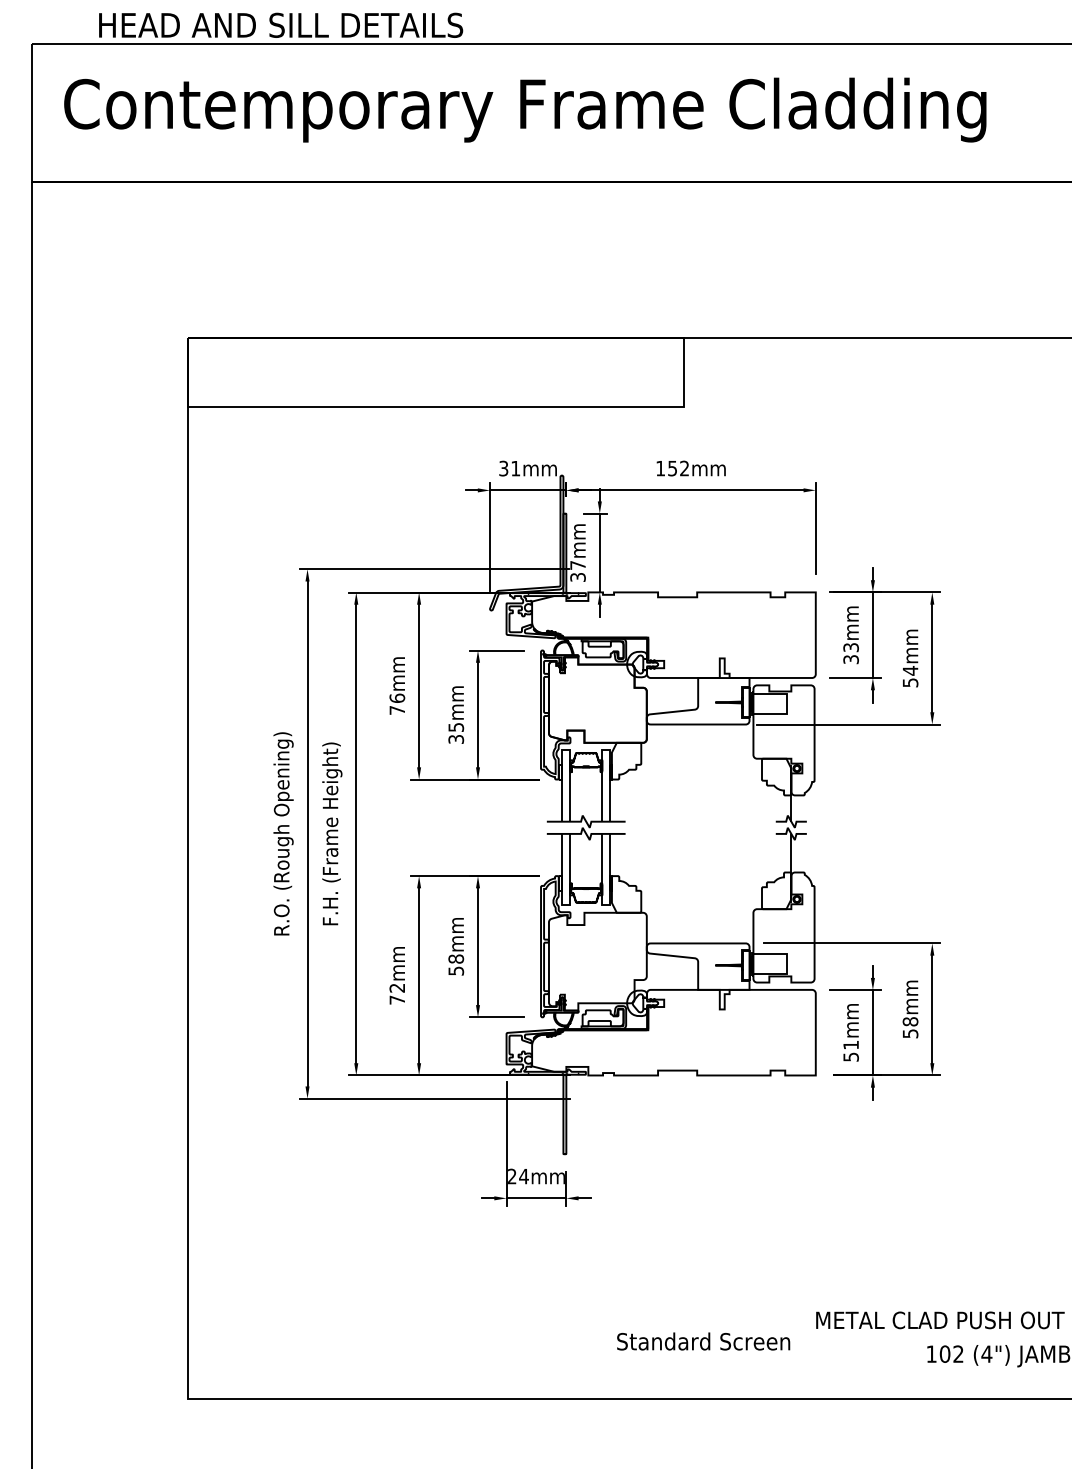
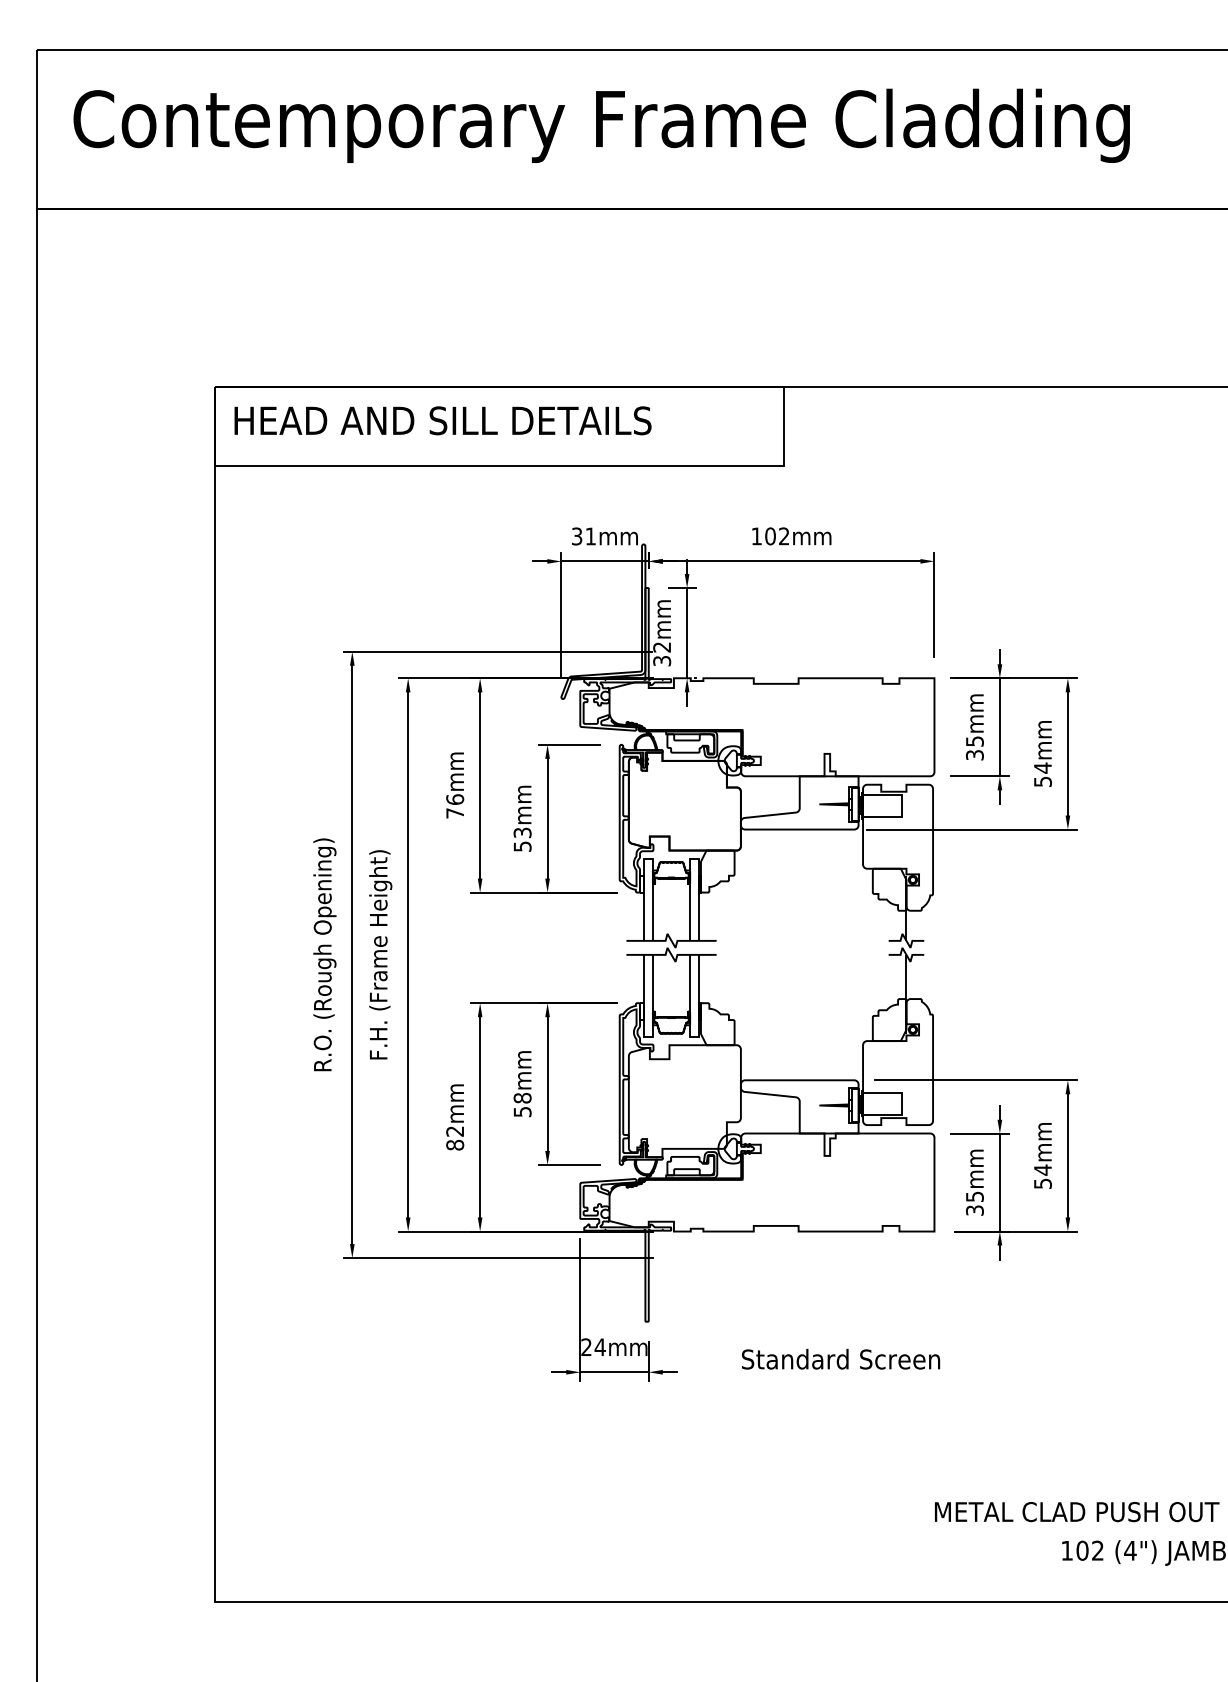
text: (280, 25) -> (442, 420), moved
text: (672, 468) -> (770, 536), 152mm -> 102mm
text: (577, 565) -> (661, 647), 37mm -> 32mm
text: (850, 647) -> (974, 741), 33mm -> 35mm
text: (455, 733) -> (521, 839), 35mm -> 53mm
text: (397, 999) -> (455, 1144), 72mm -> 82mm
text: (910, 1021) -> (1042, 1169), 58mm -> 54mm
text: (850, 1050) -> (974, 1203), 51mm -> 35mm
text: (704, 1340) -> (841, 1358), moved

